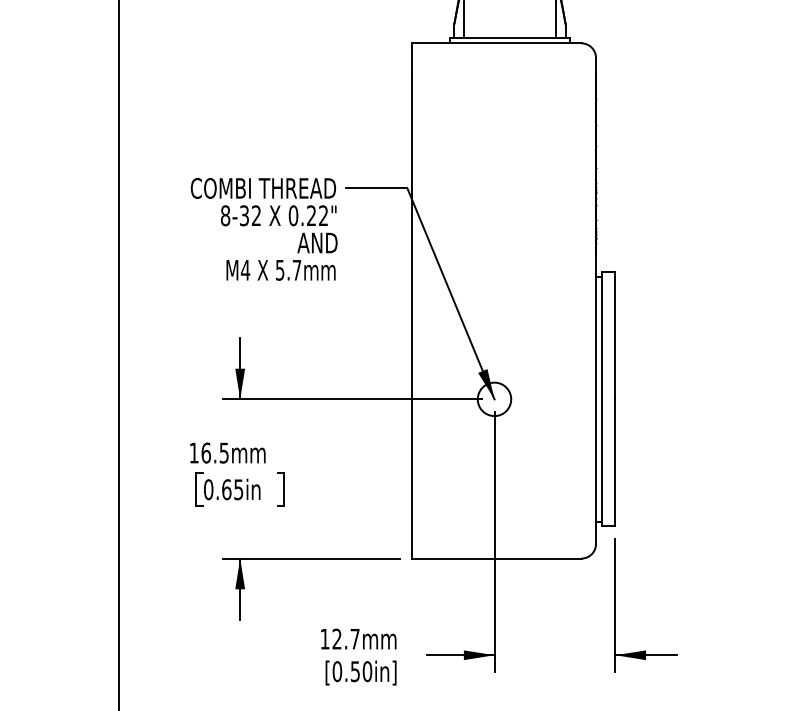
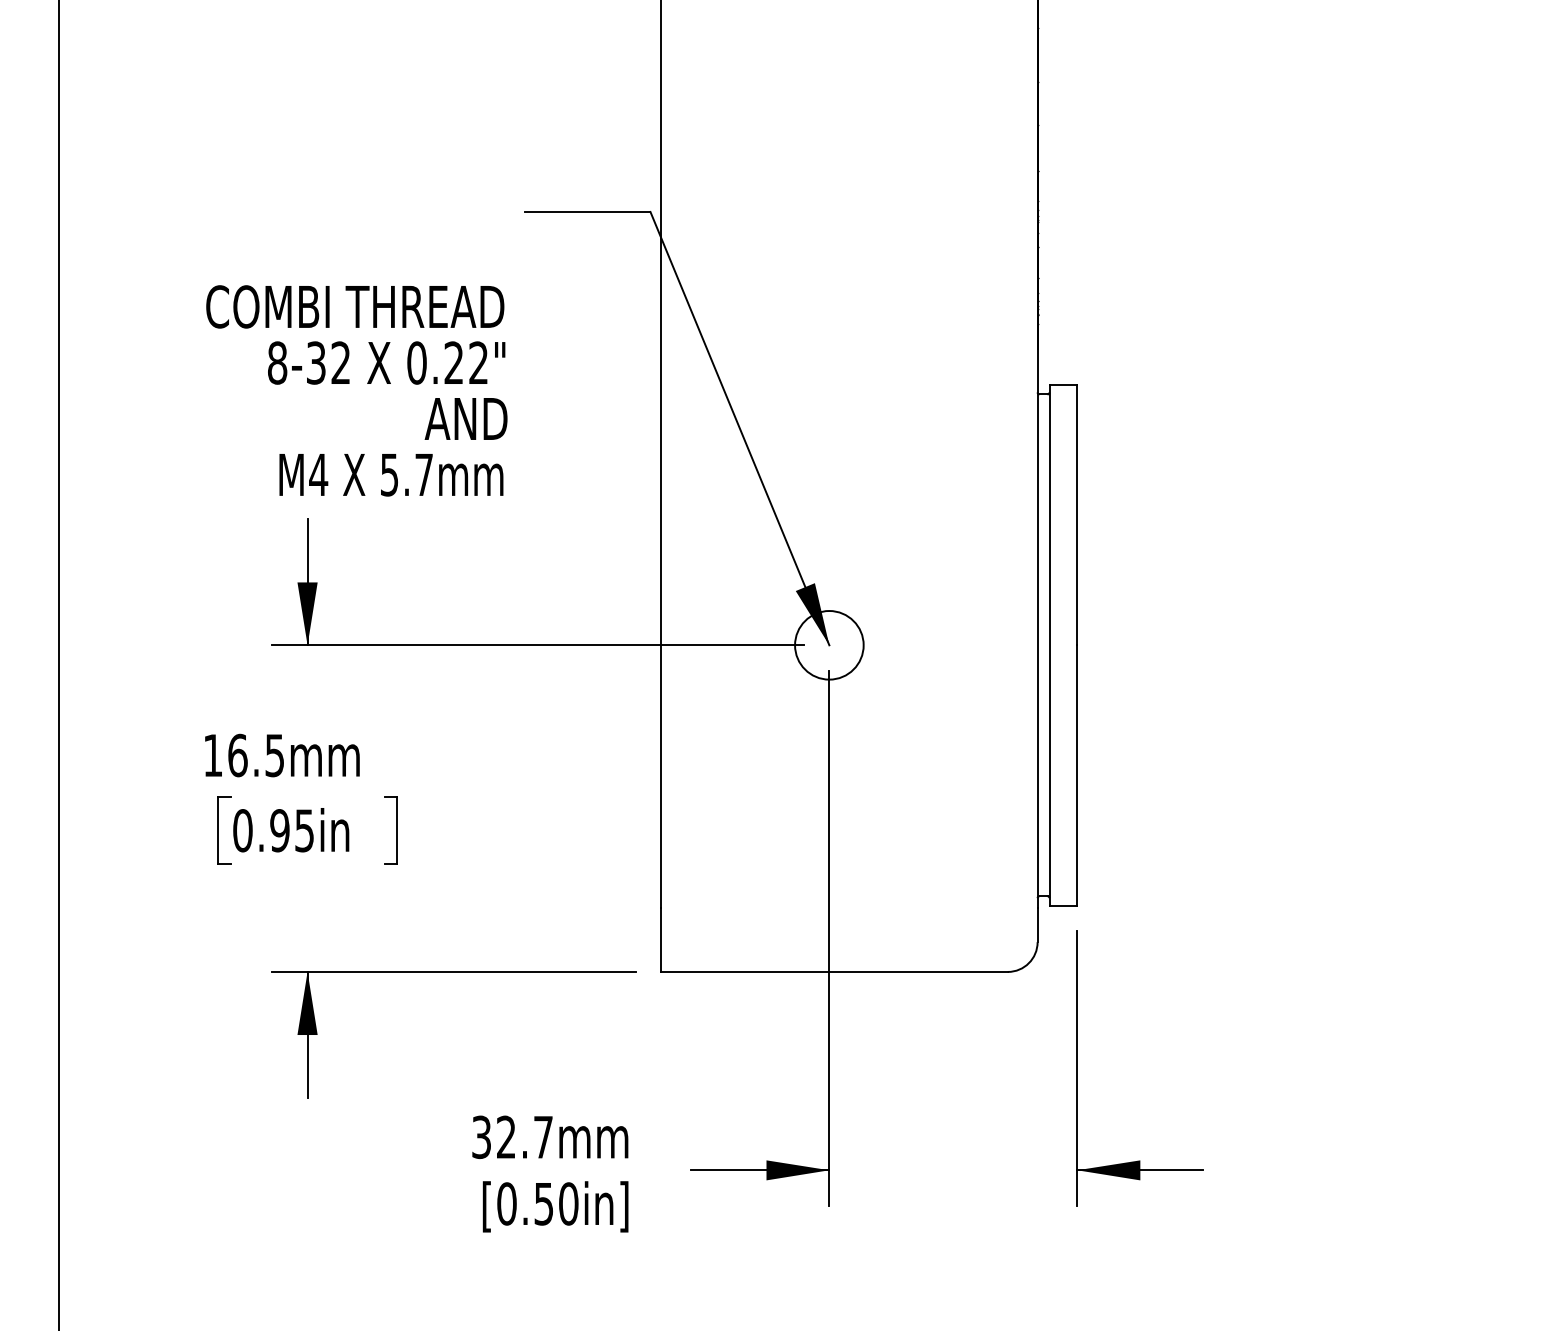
text: (263, 228) -> (355, 389), moved
text: (226, 489) -> (279, 830), 0.65in -> 0.95in
text: (324, 638) -> (480, 1135), 12.7mm -> 32.7mm

